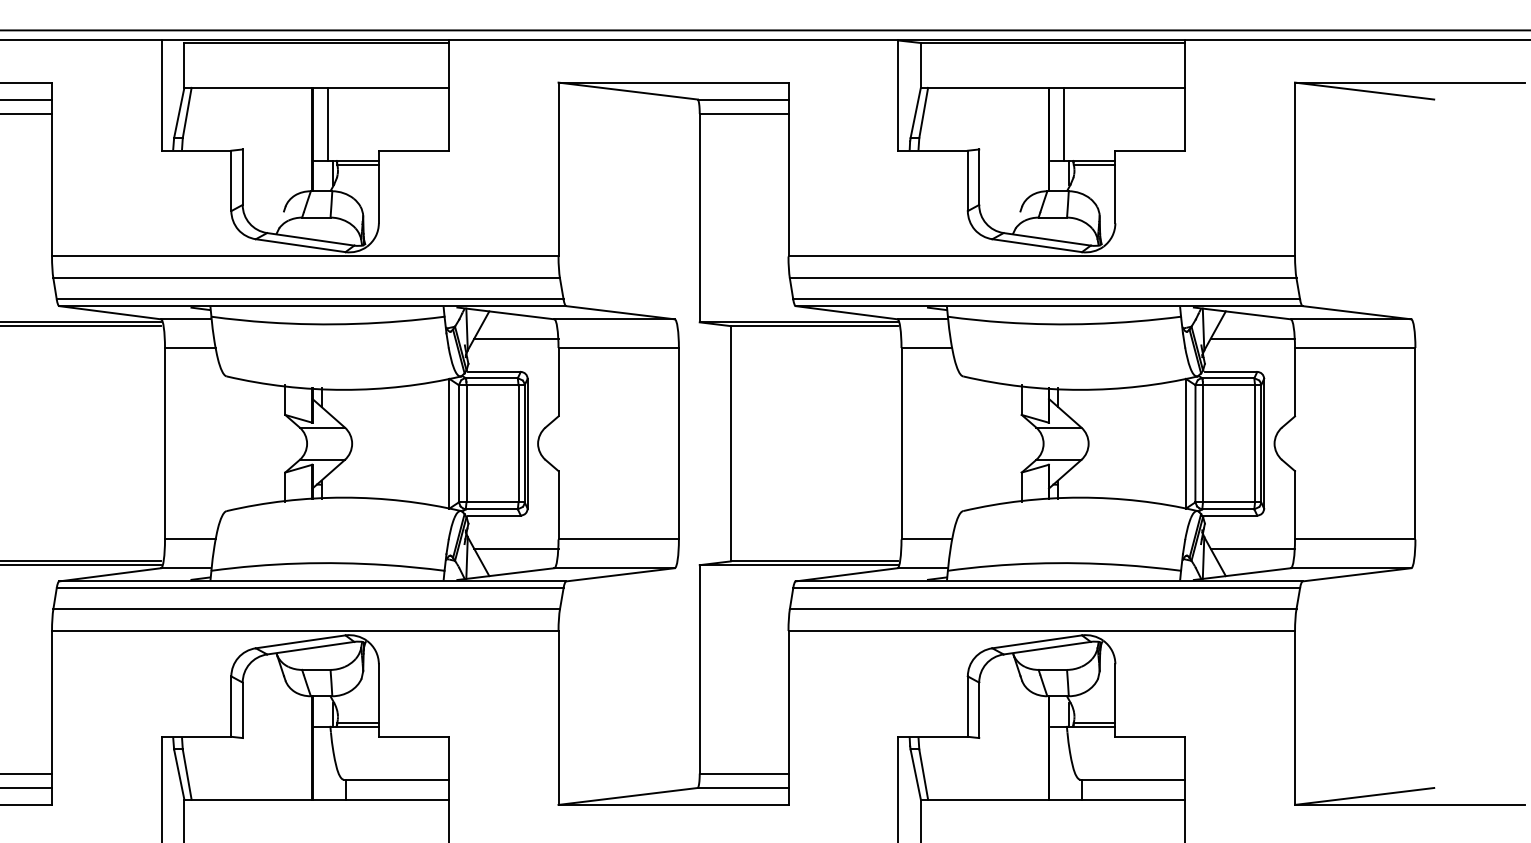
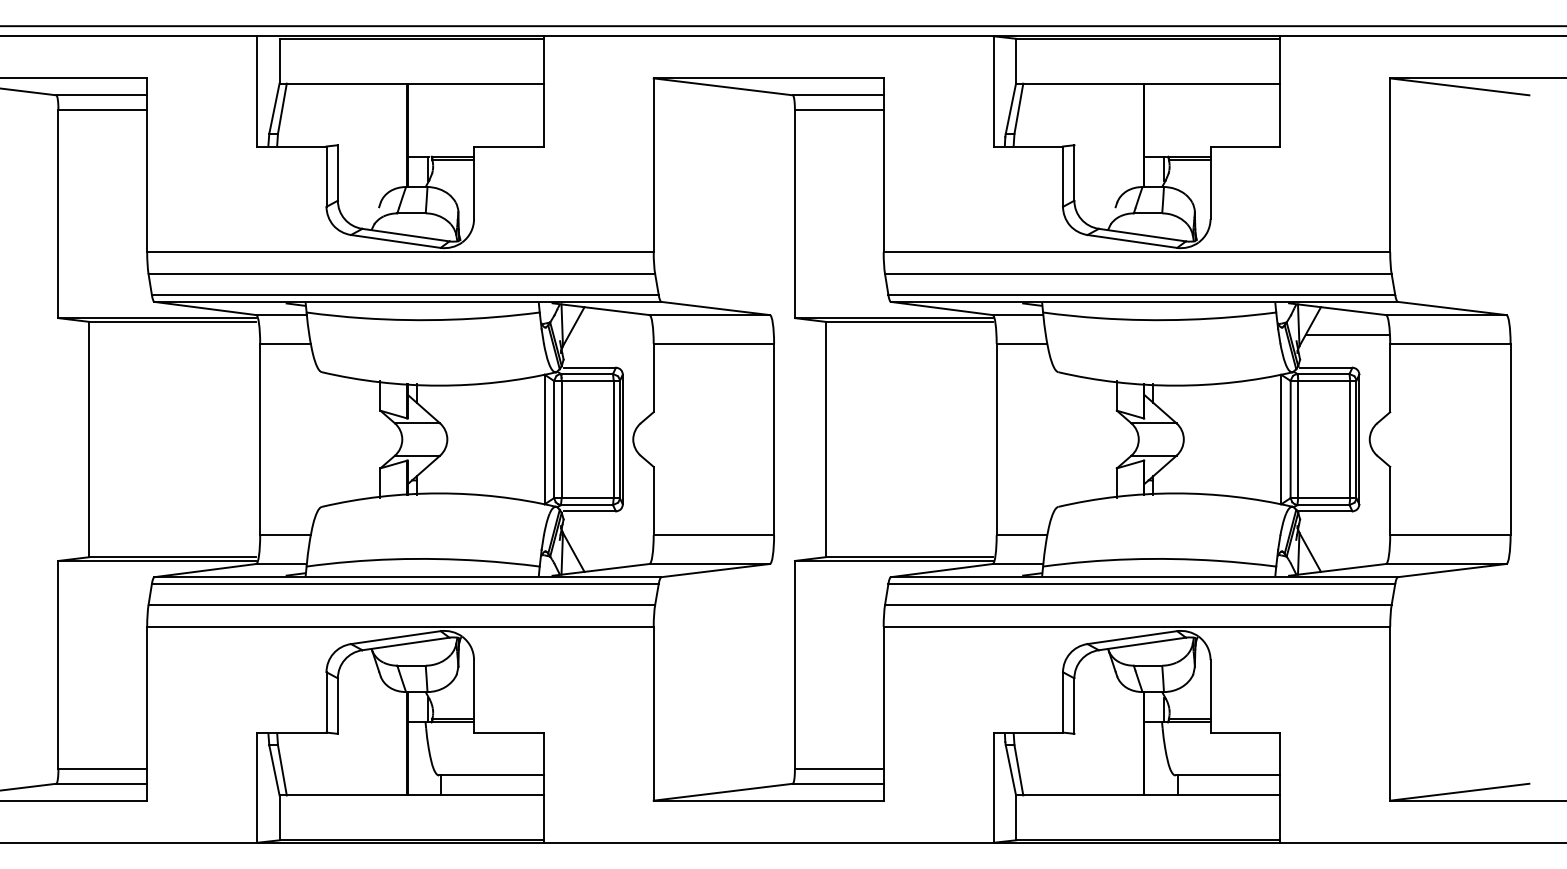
line: (328, 123) -> (423, 119), removed
line: (1064, 123) -> (1159, 119), removed
line: (516, 338) -> (611, 334), removed
line: (516, 548) -> (611, 544), removed
line: (1252, 548) -> (1347, 544), removed

